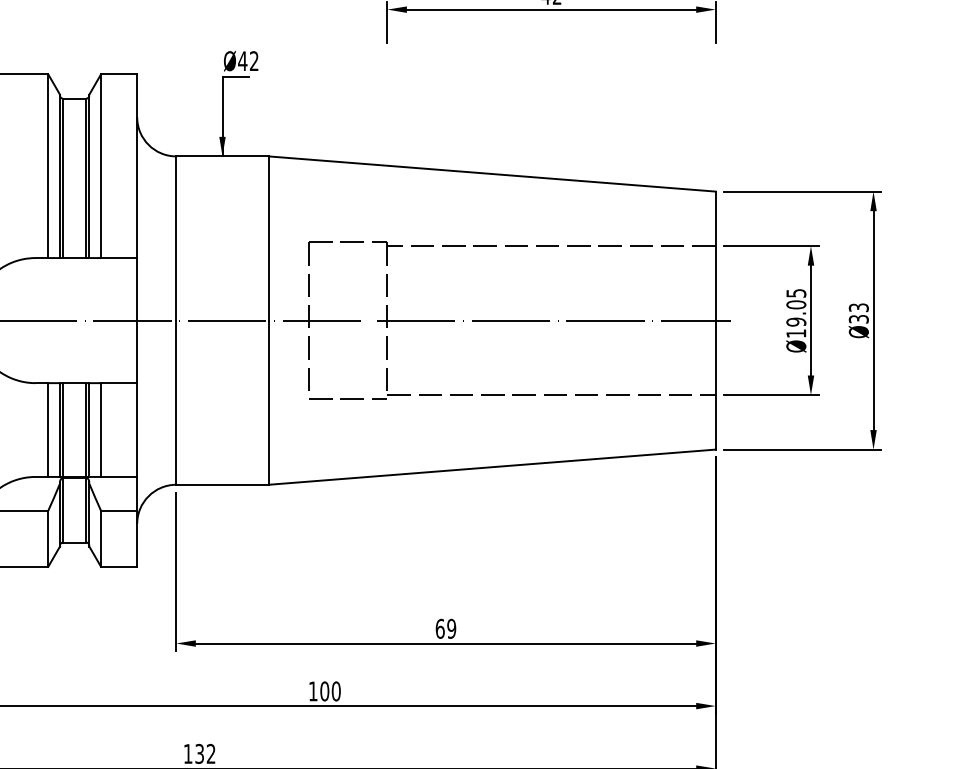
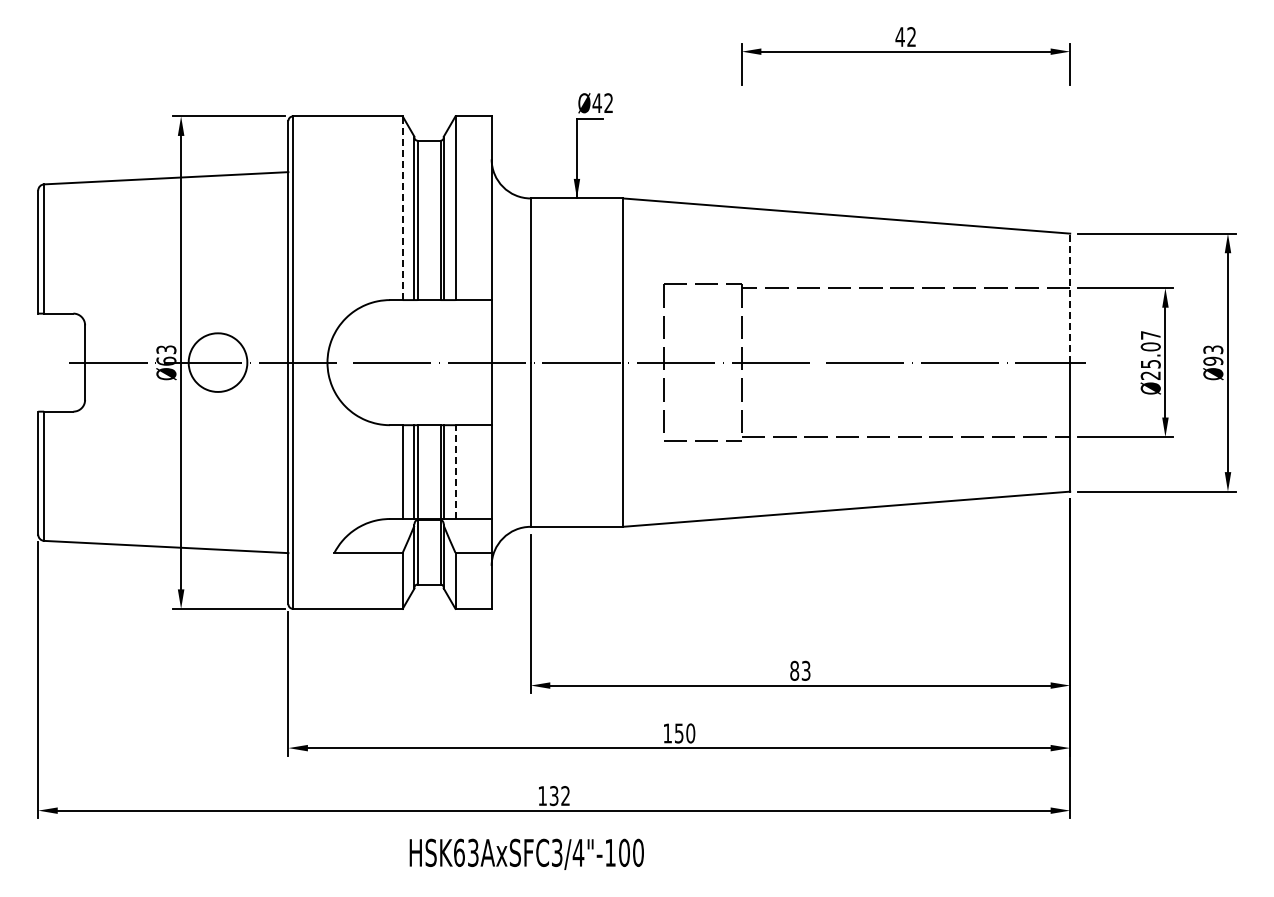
line: (48, 166) -> (402, 208), solid -> dashed
line: (716, 255) -> (1070, 297), solid -> dashed
text: (796, 313) -> (1150, 355), Ø19.05 -> Ø25.07
text: (859, 318) -> (1213, 360), Ø33 -> Ø93
line: (101, 430) -> (455, 472), solid -> dashed
text: (446, 628) -> (800, 670), 69 -> 83
text: (324, 691) -> (678, 733), 100 -> 150

